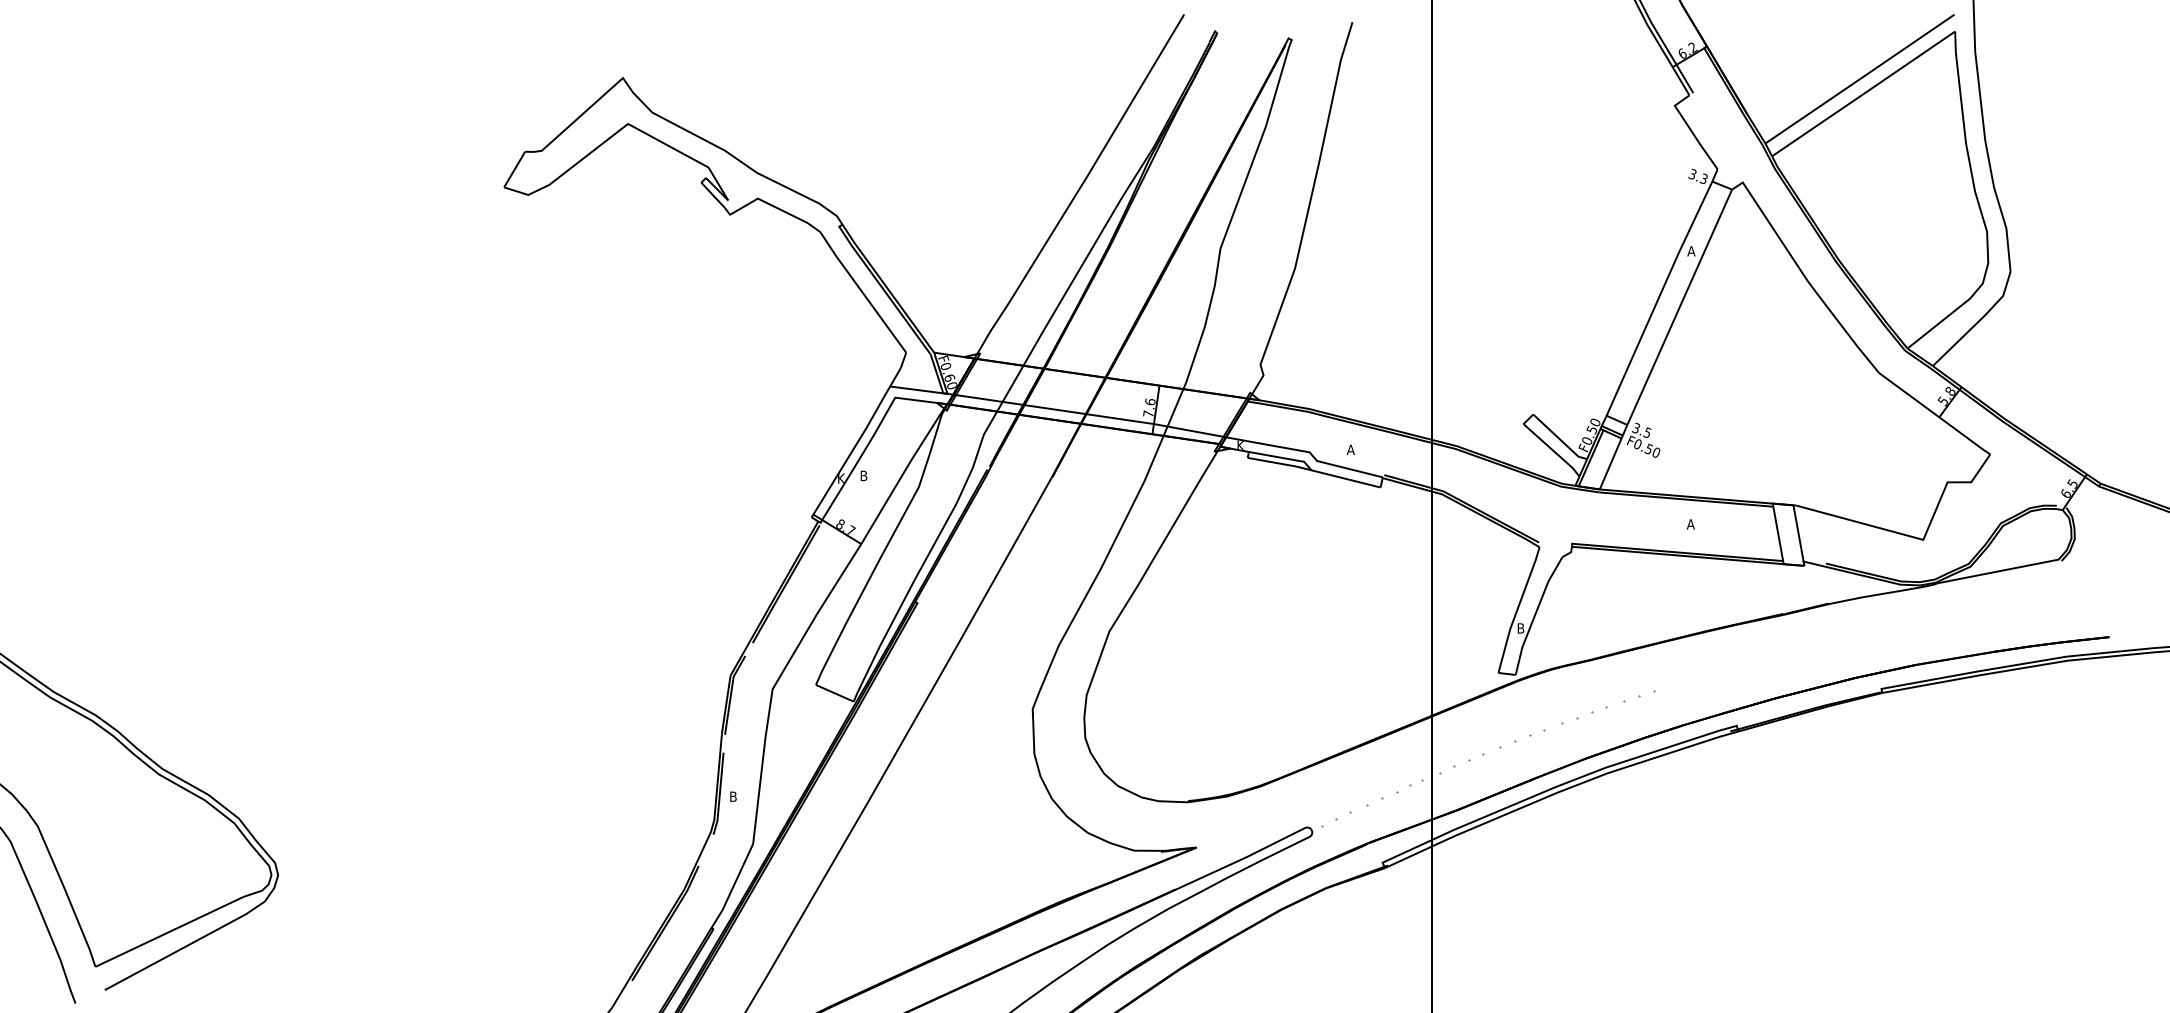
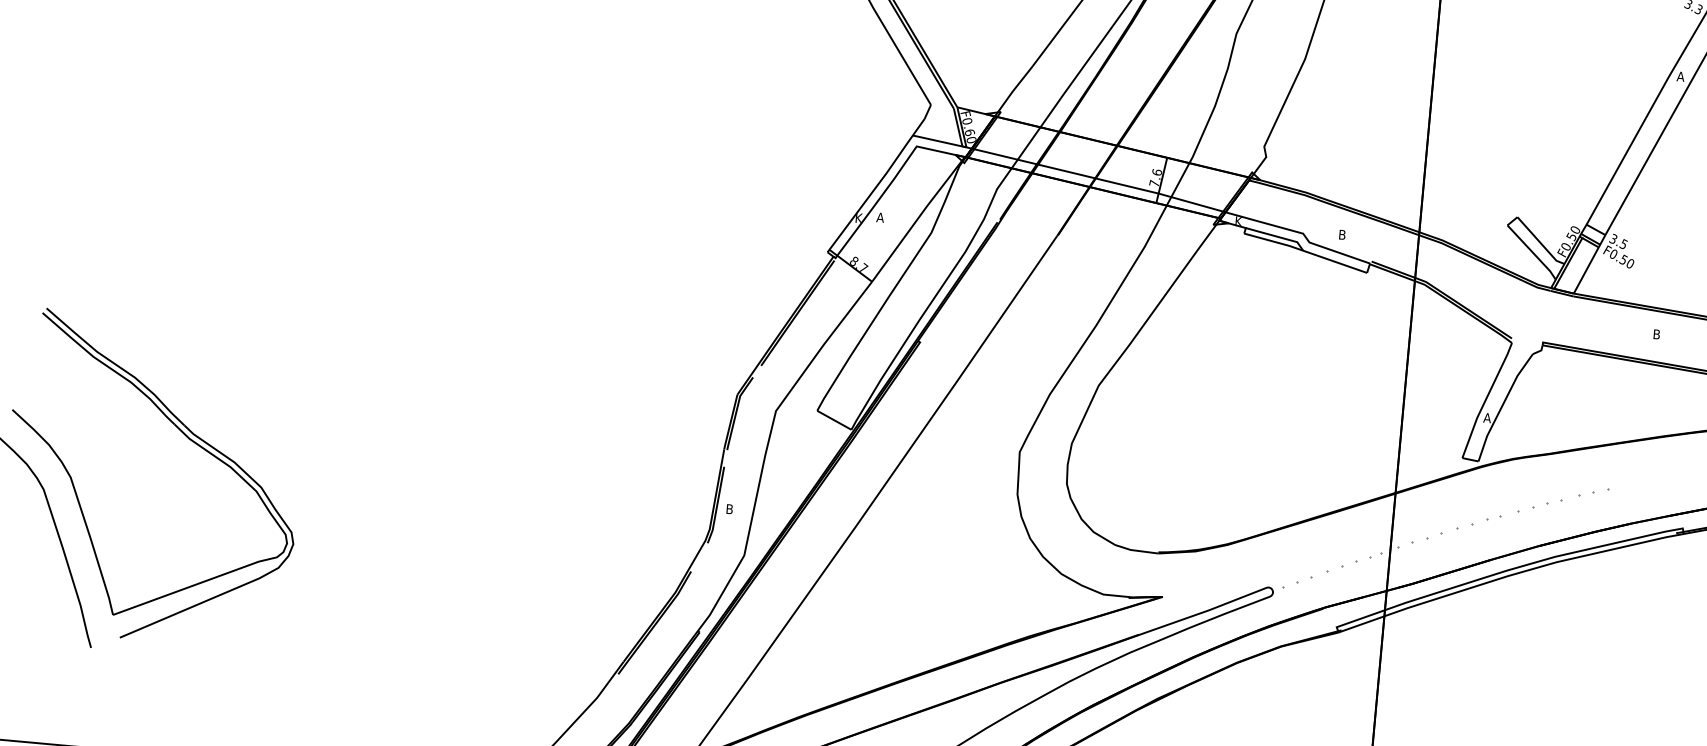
text: (1350, 449) -> (1341, 234), A -> B
text: (863, 475) -> (880, 217), B -> A
text: (1690, 524) -> (1656, 334), A -> B
text: (1520, 628) -> (1487, 418), B -> A

